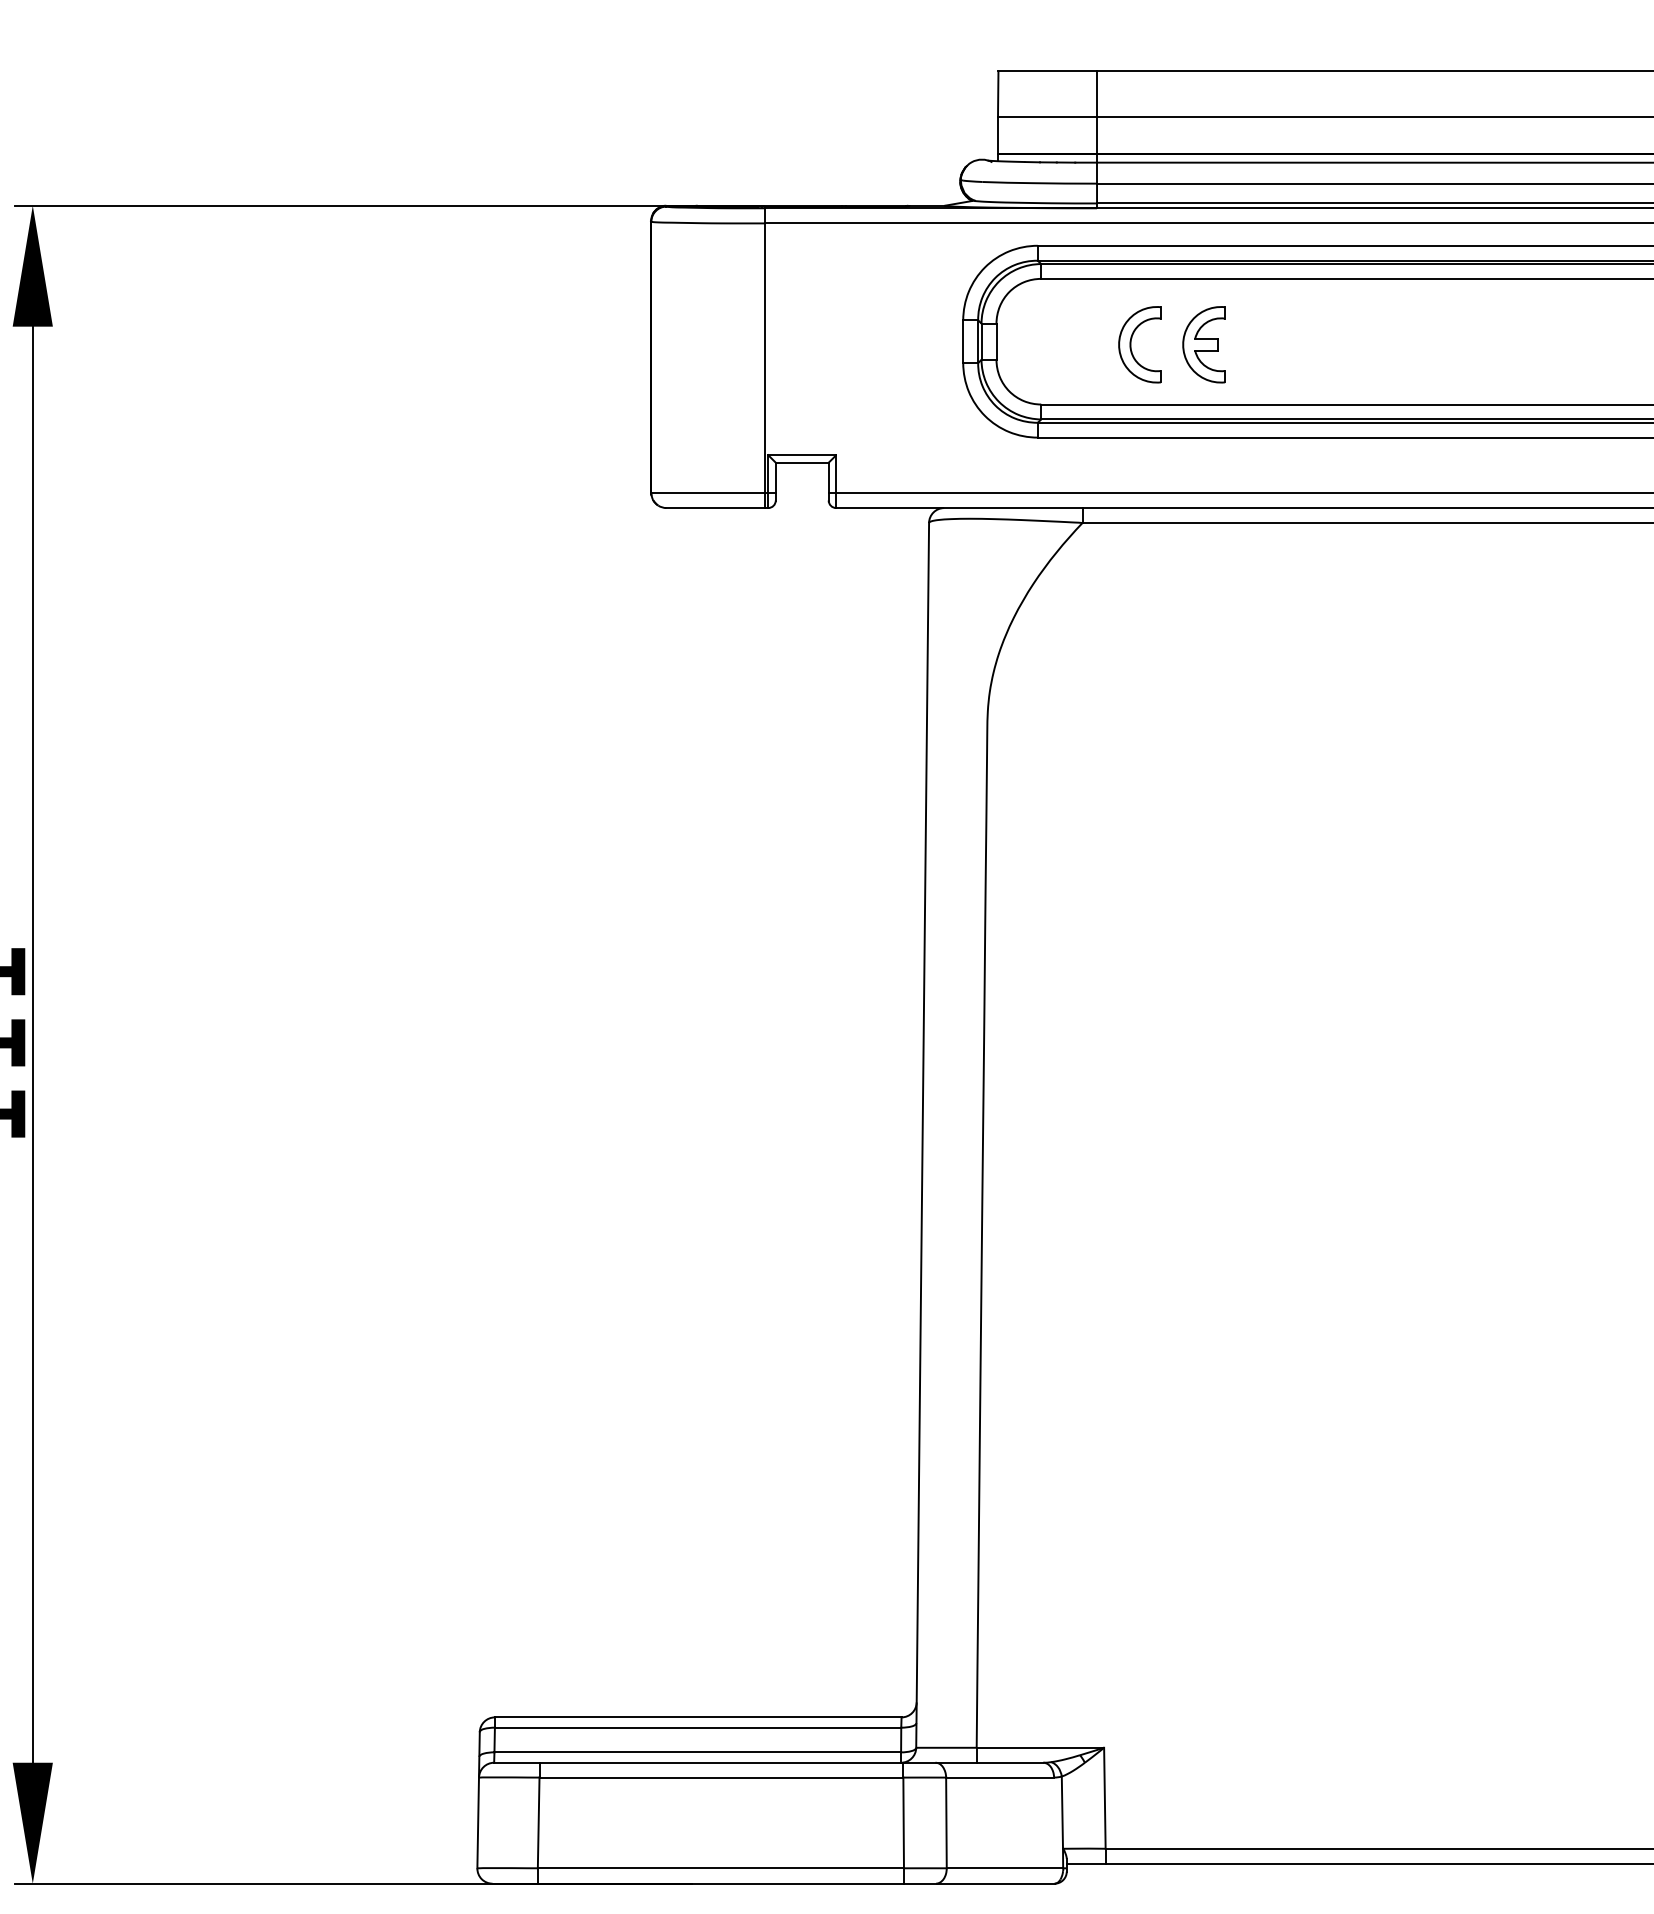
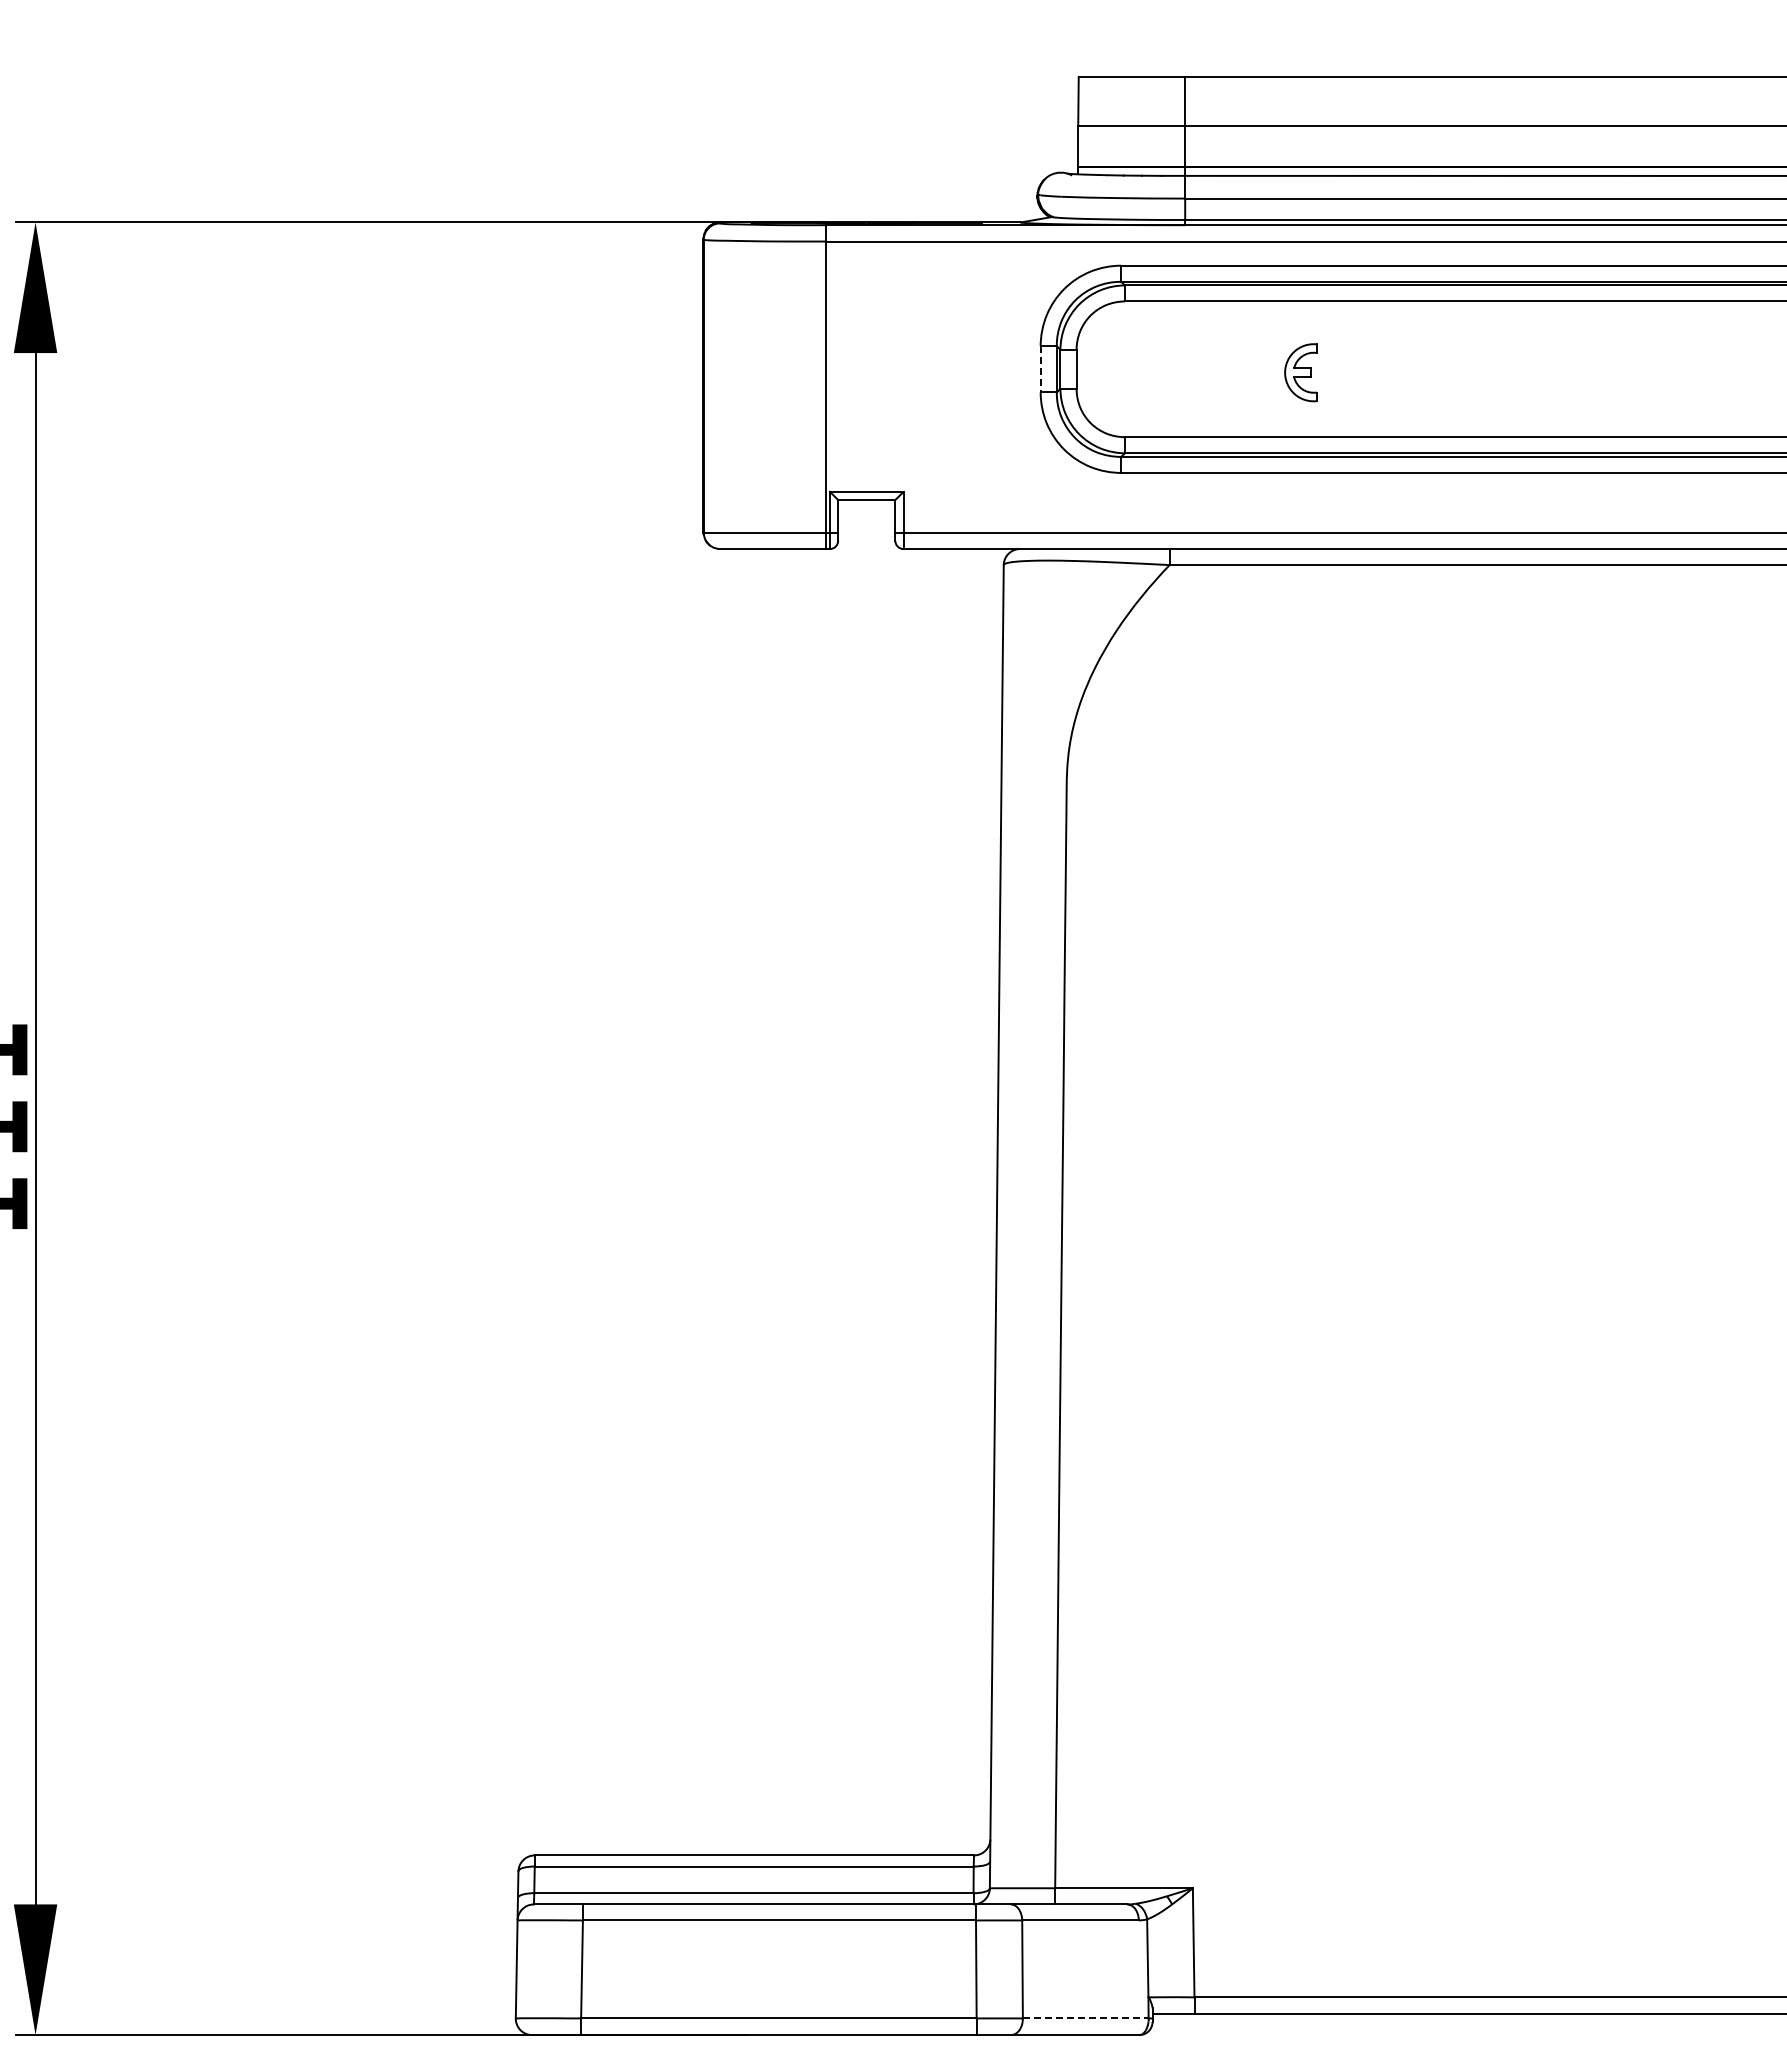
line: (963, 341) -> (1040, 369), solid -> dashed
part: (1131, 344) -> (1222, 372), removed
part: (1203, 344) -> (1300, 372), size x0.7
line: (1004, 1868) -> (1085, 2018), solid -> dashed

